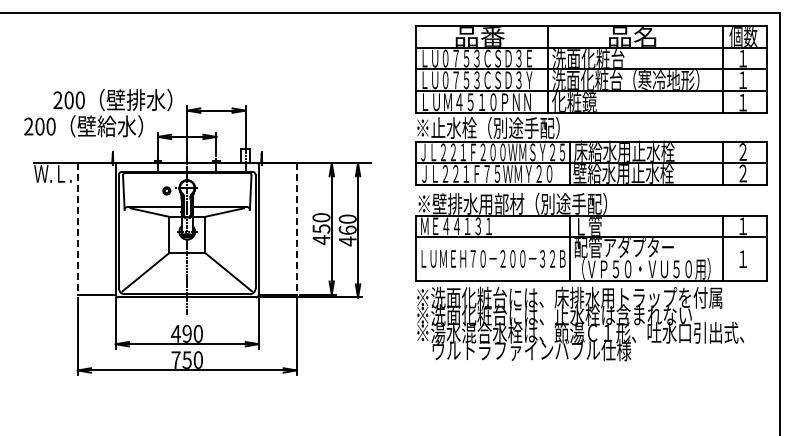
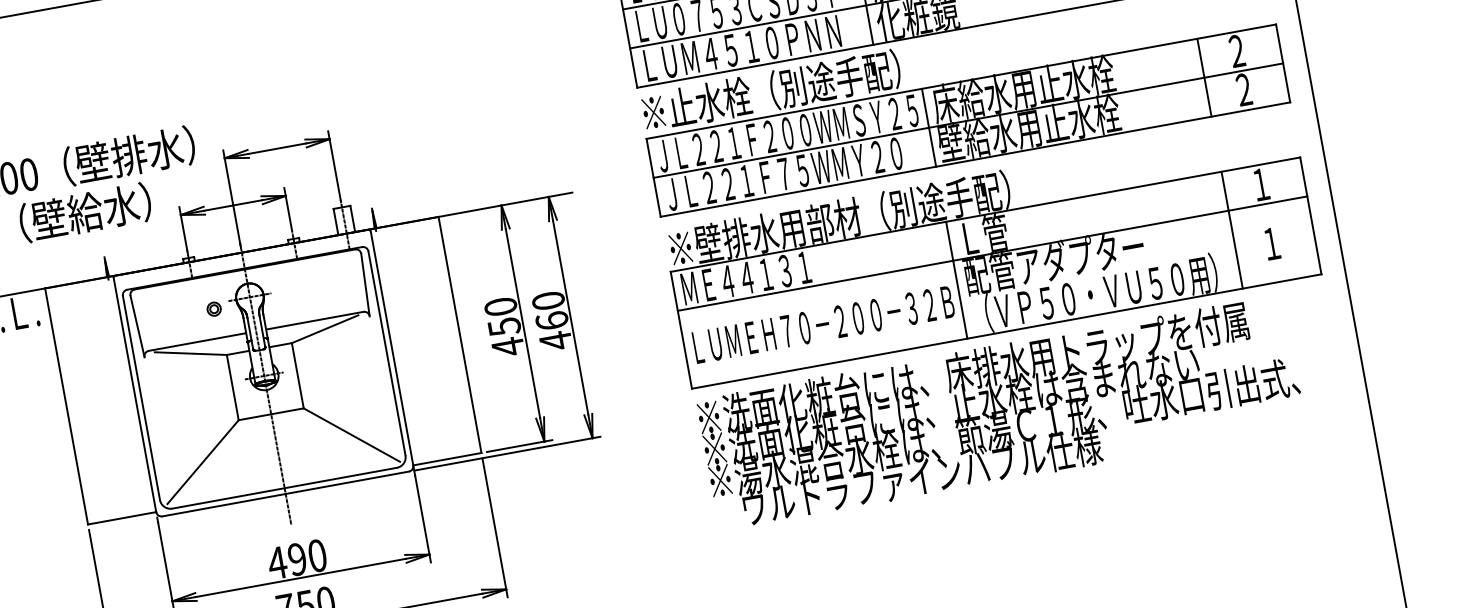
line: (77, 228) -> (65, 405), dashed -> solid
line: (296, 228) -> (459, 334), dashed -> solid

